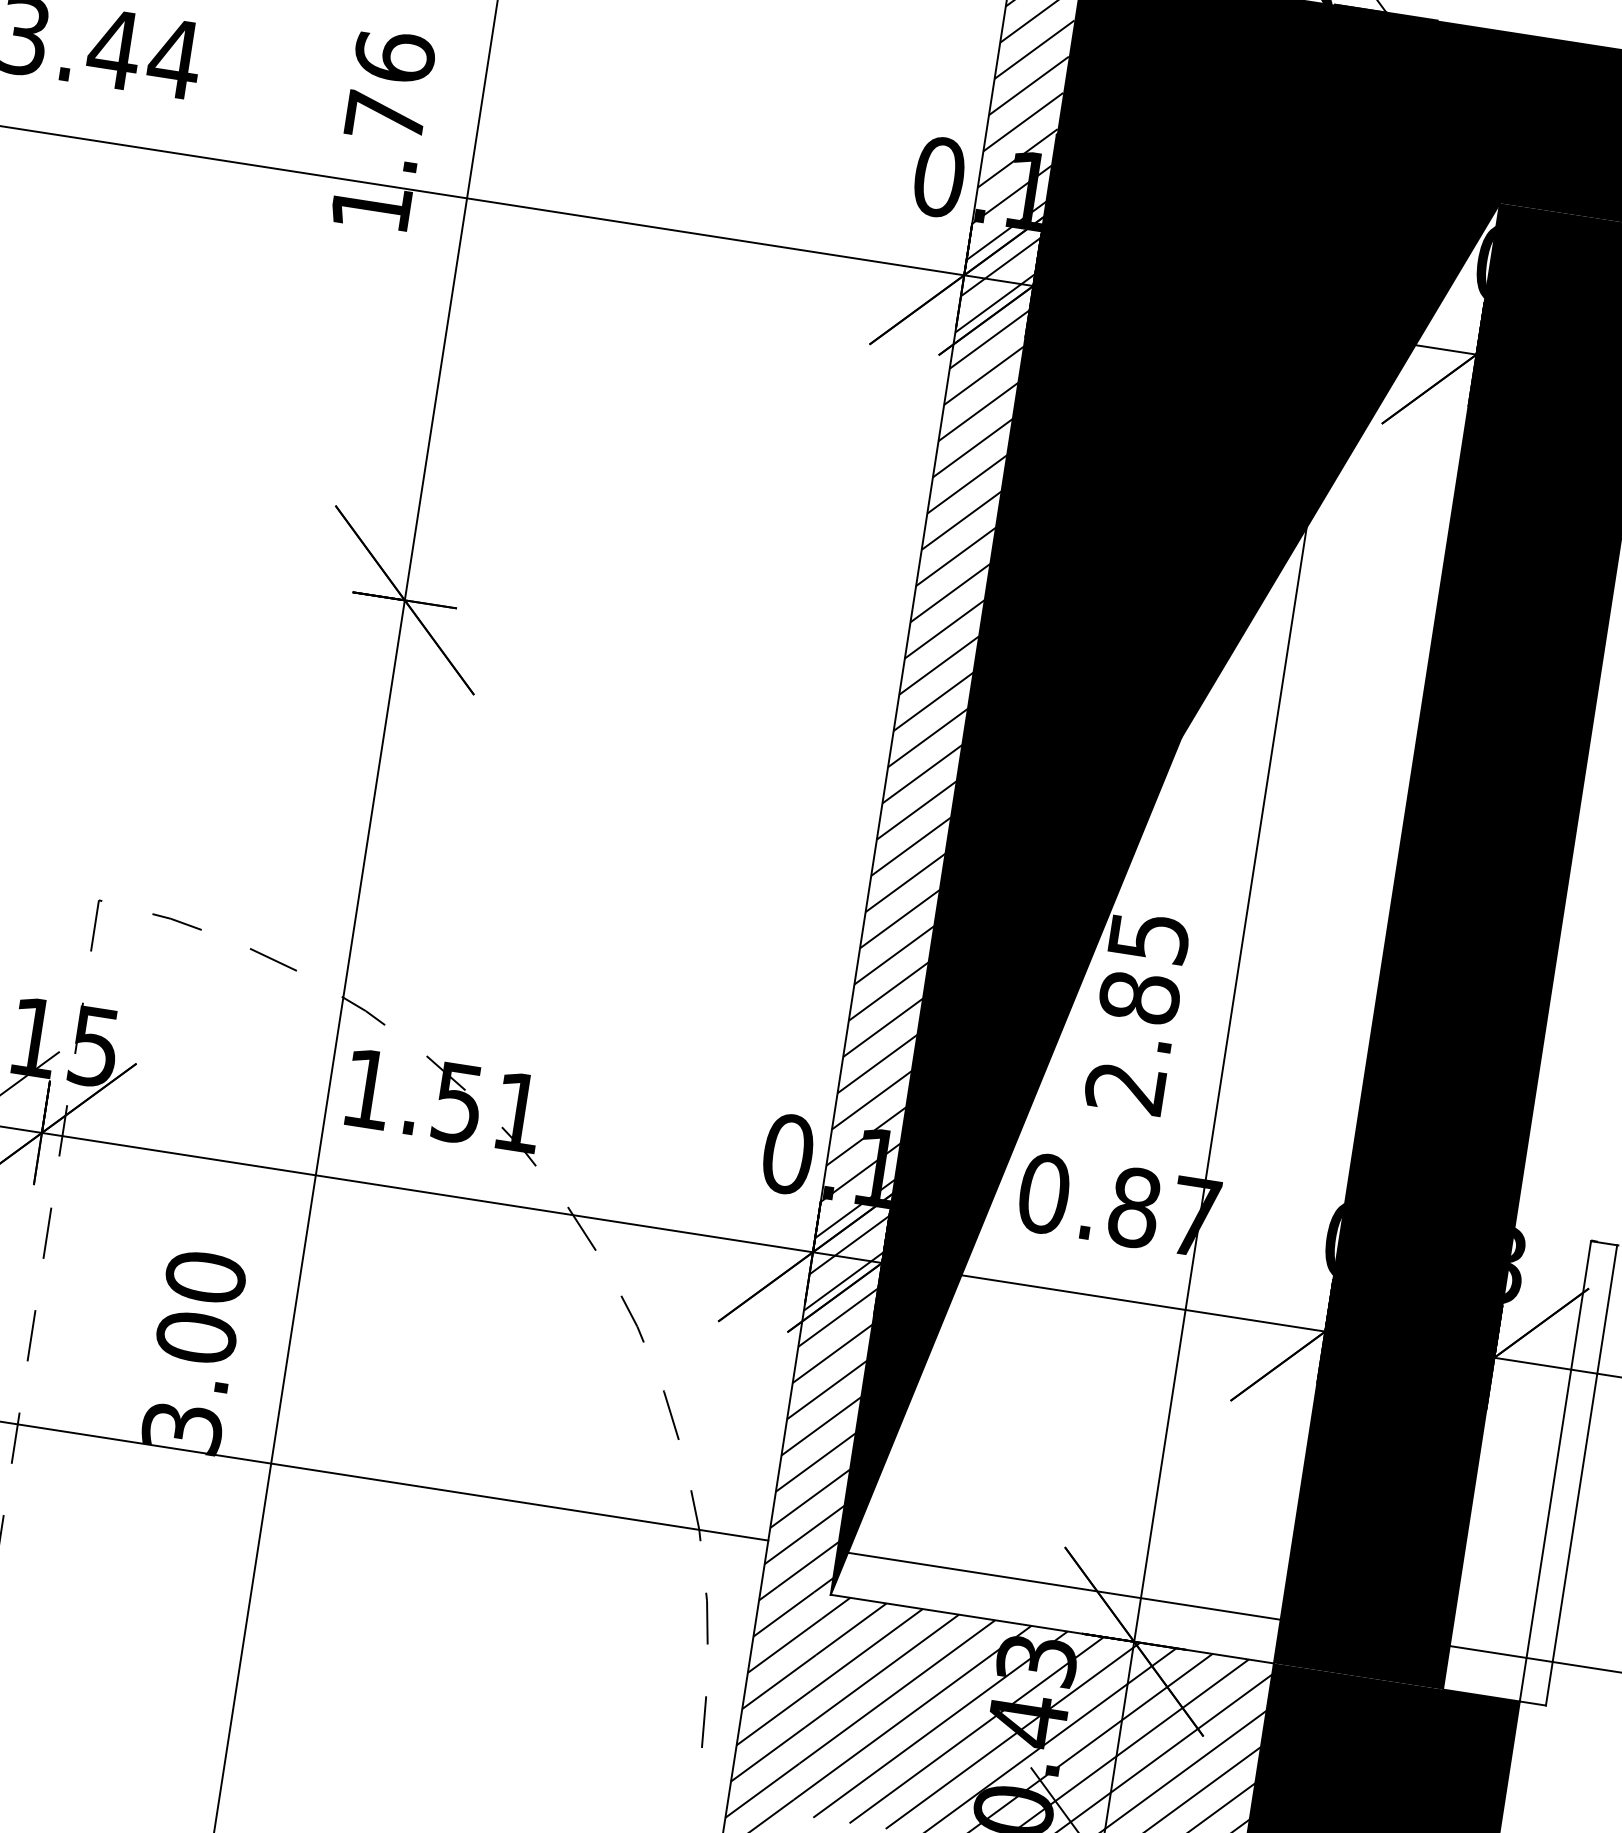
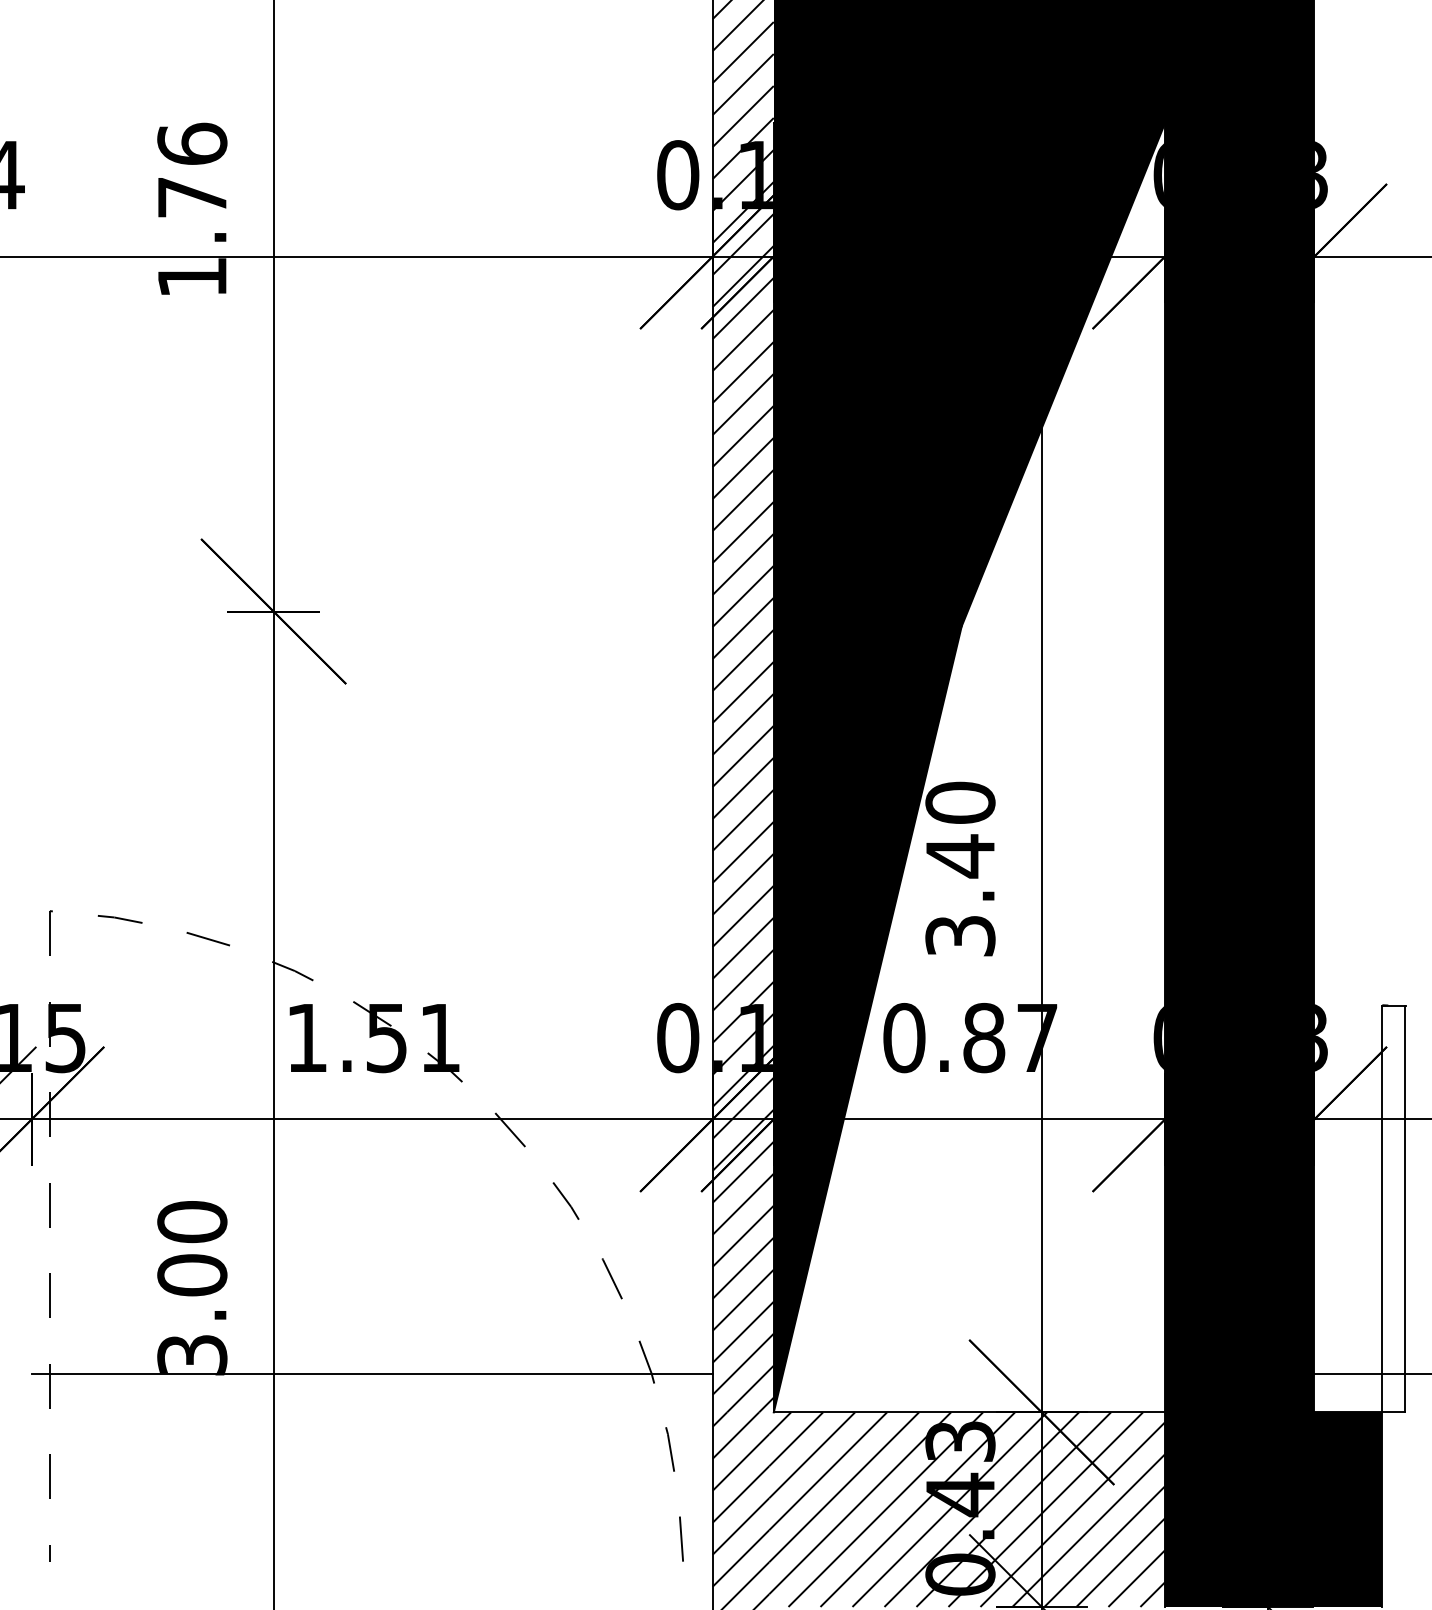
text: (1137, 1011) -> (960, 868), 2.85 -> 3.40
line: (1064, 1585) -> (974, 1373), removed

